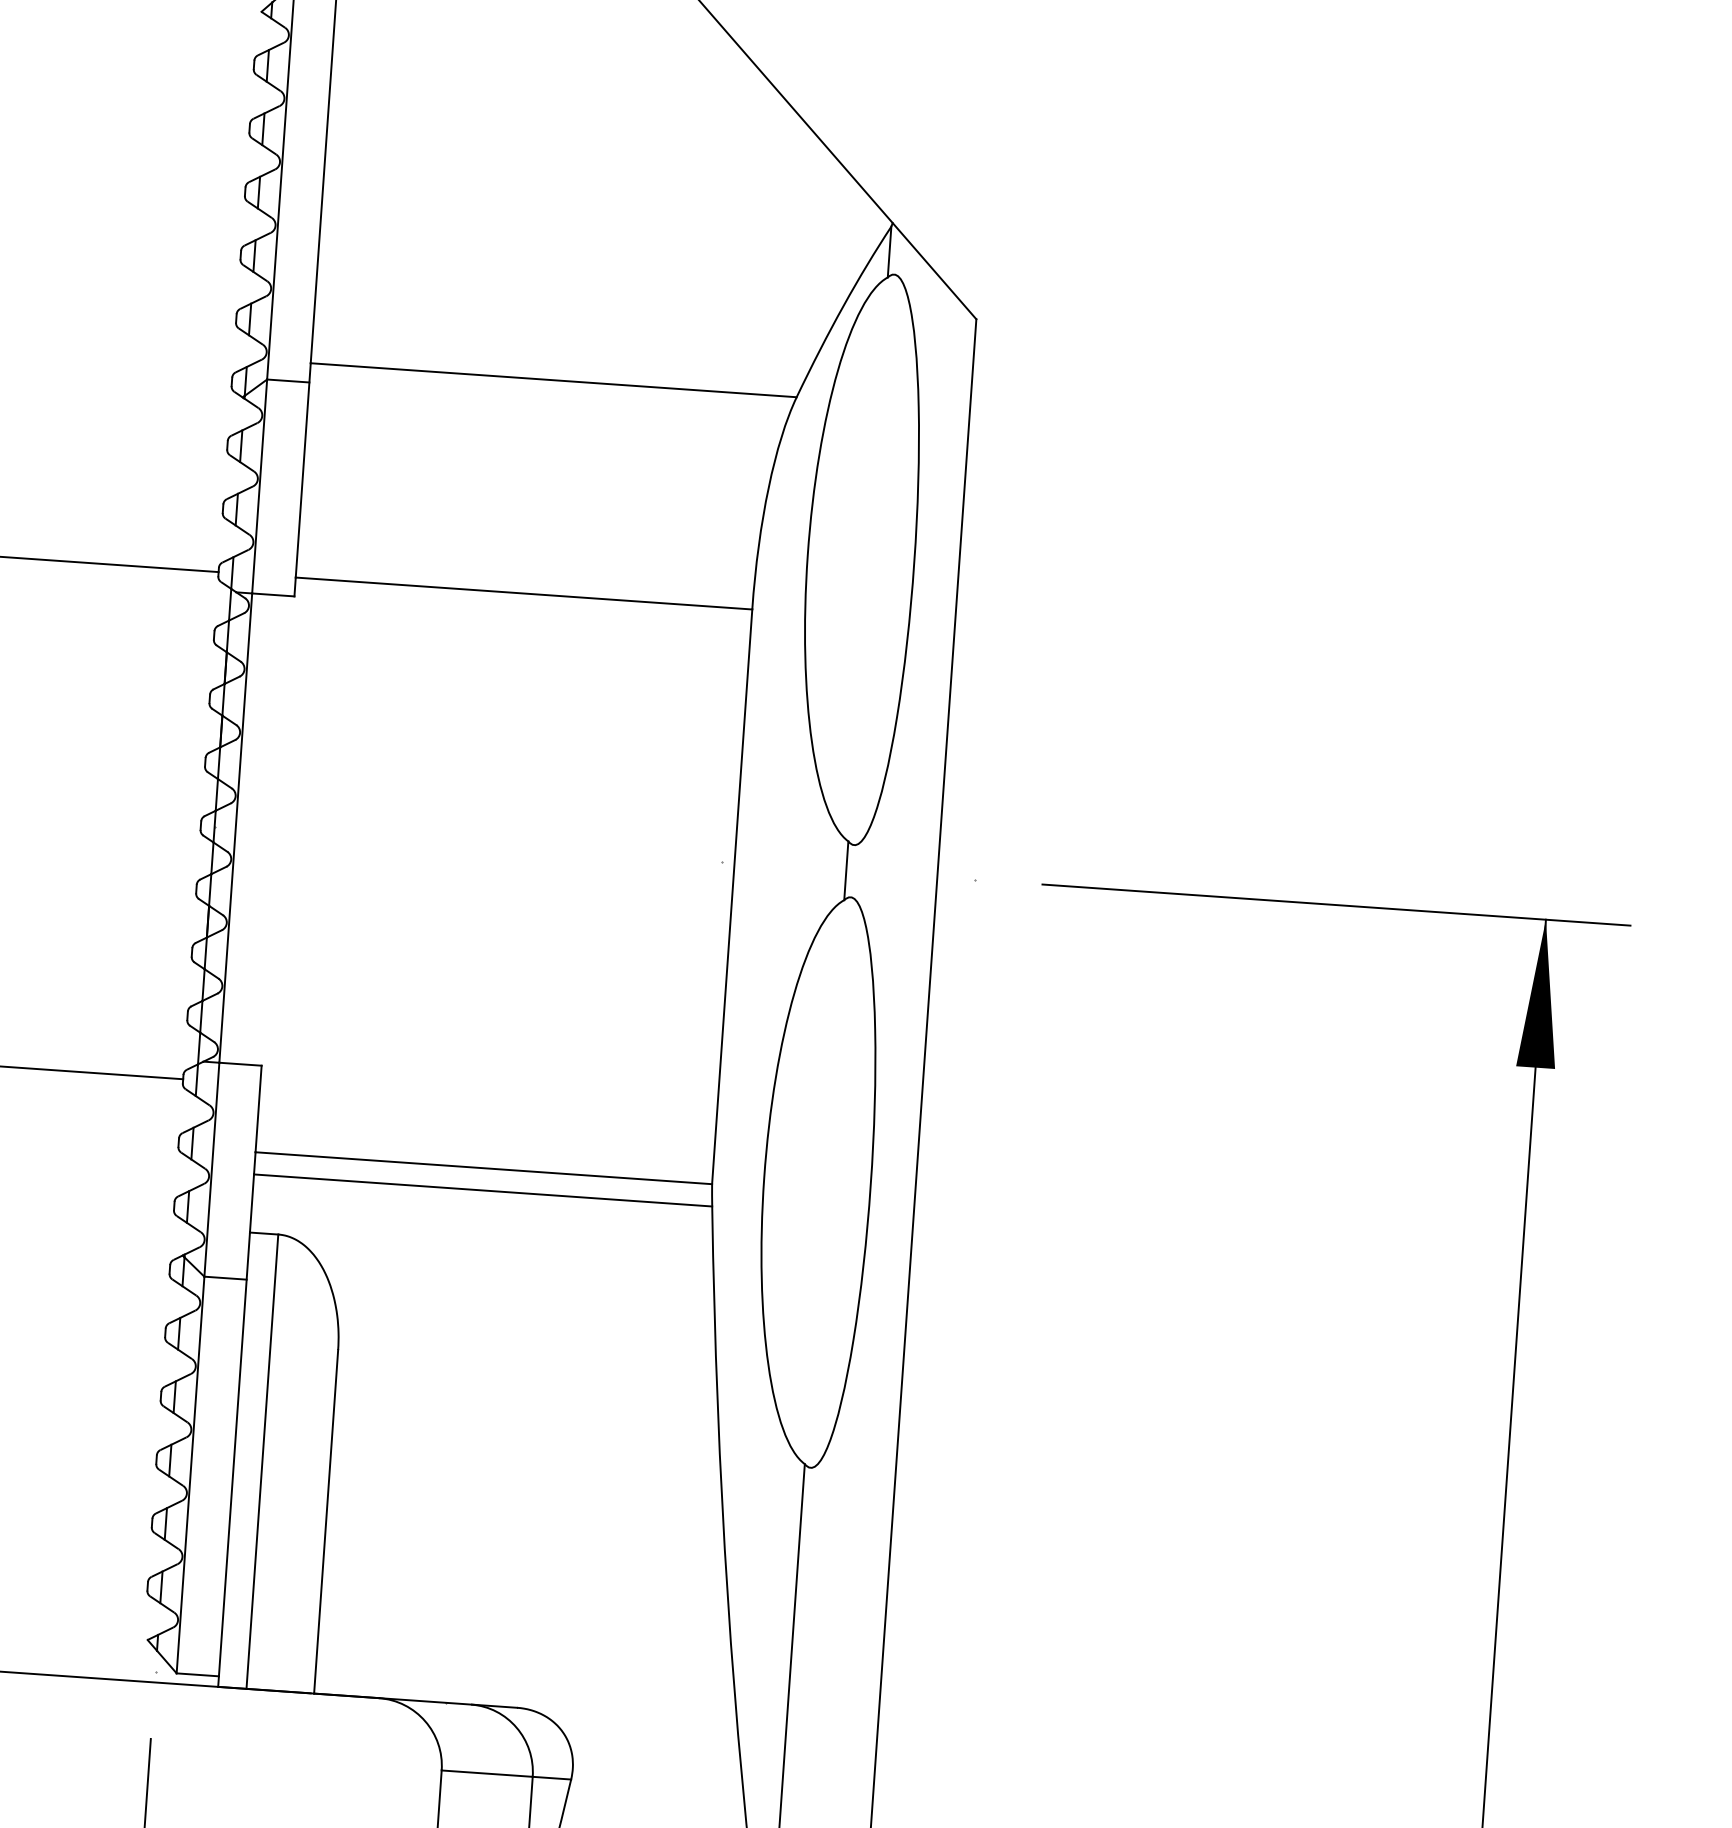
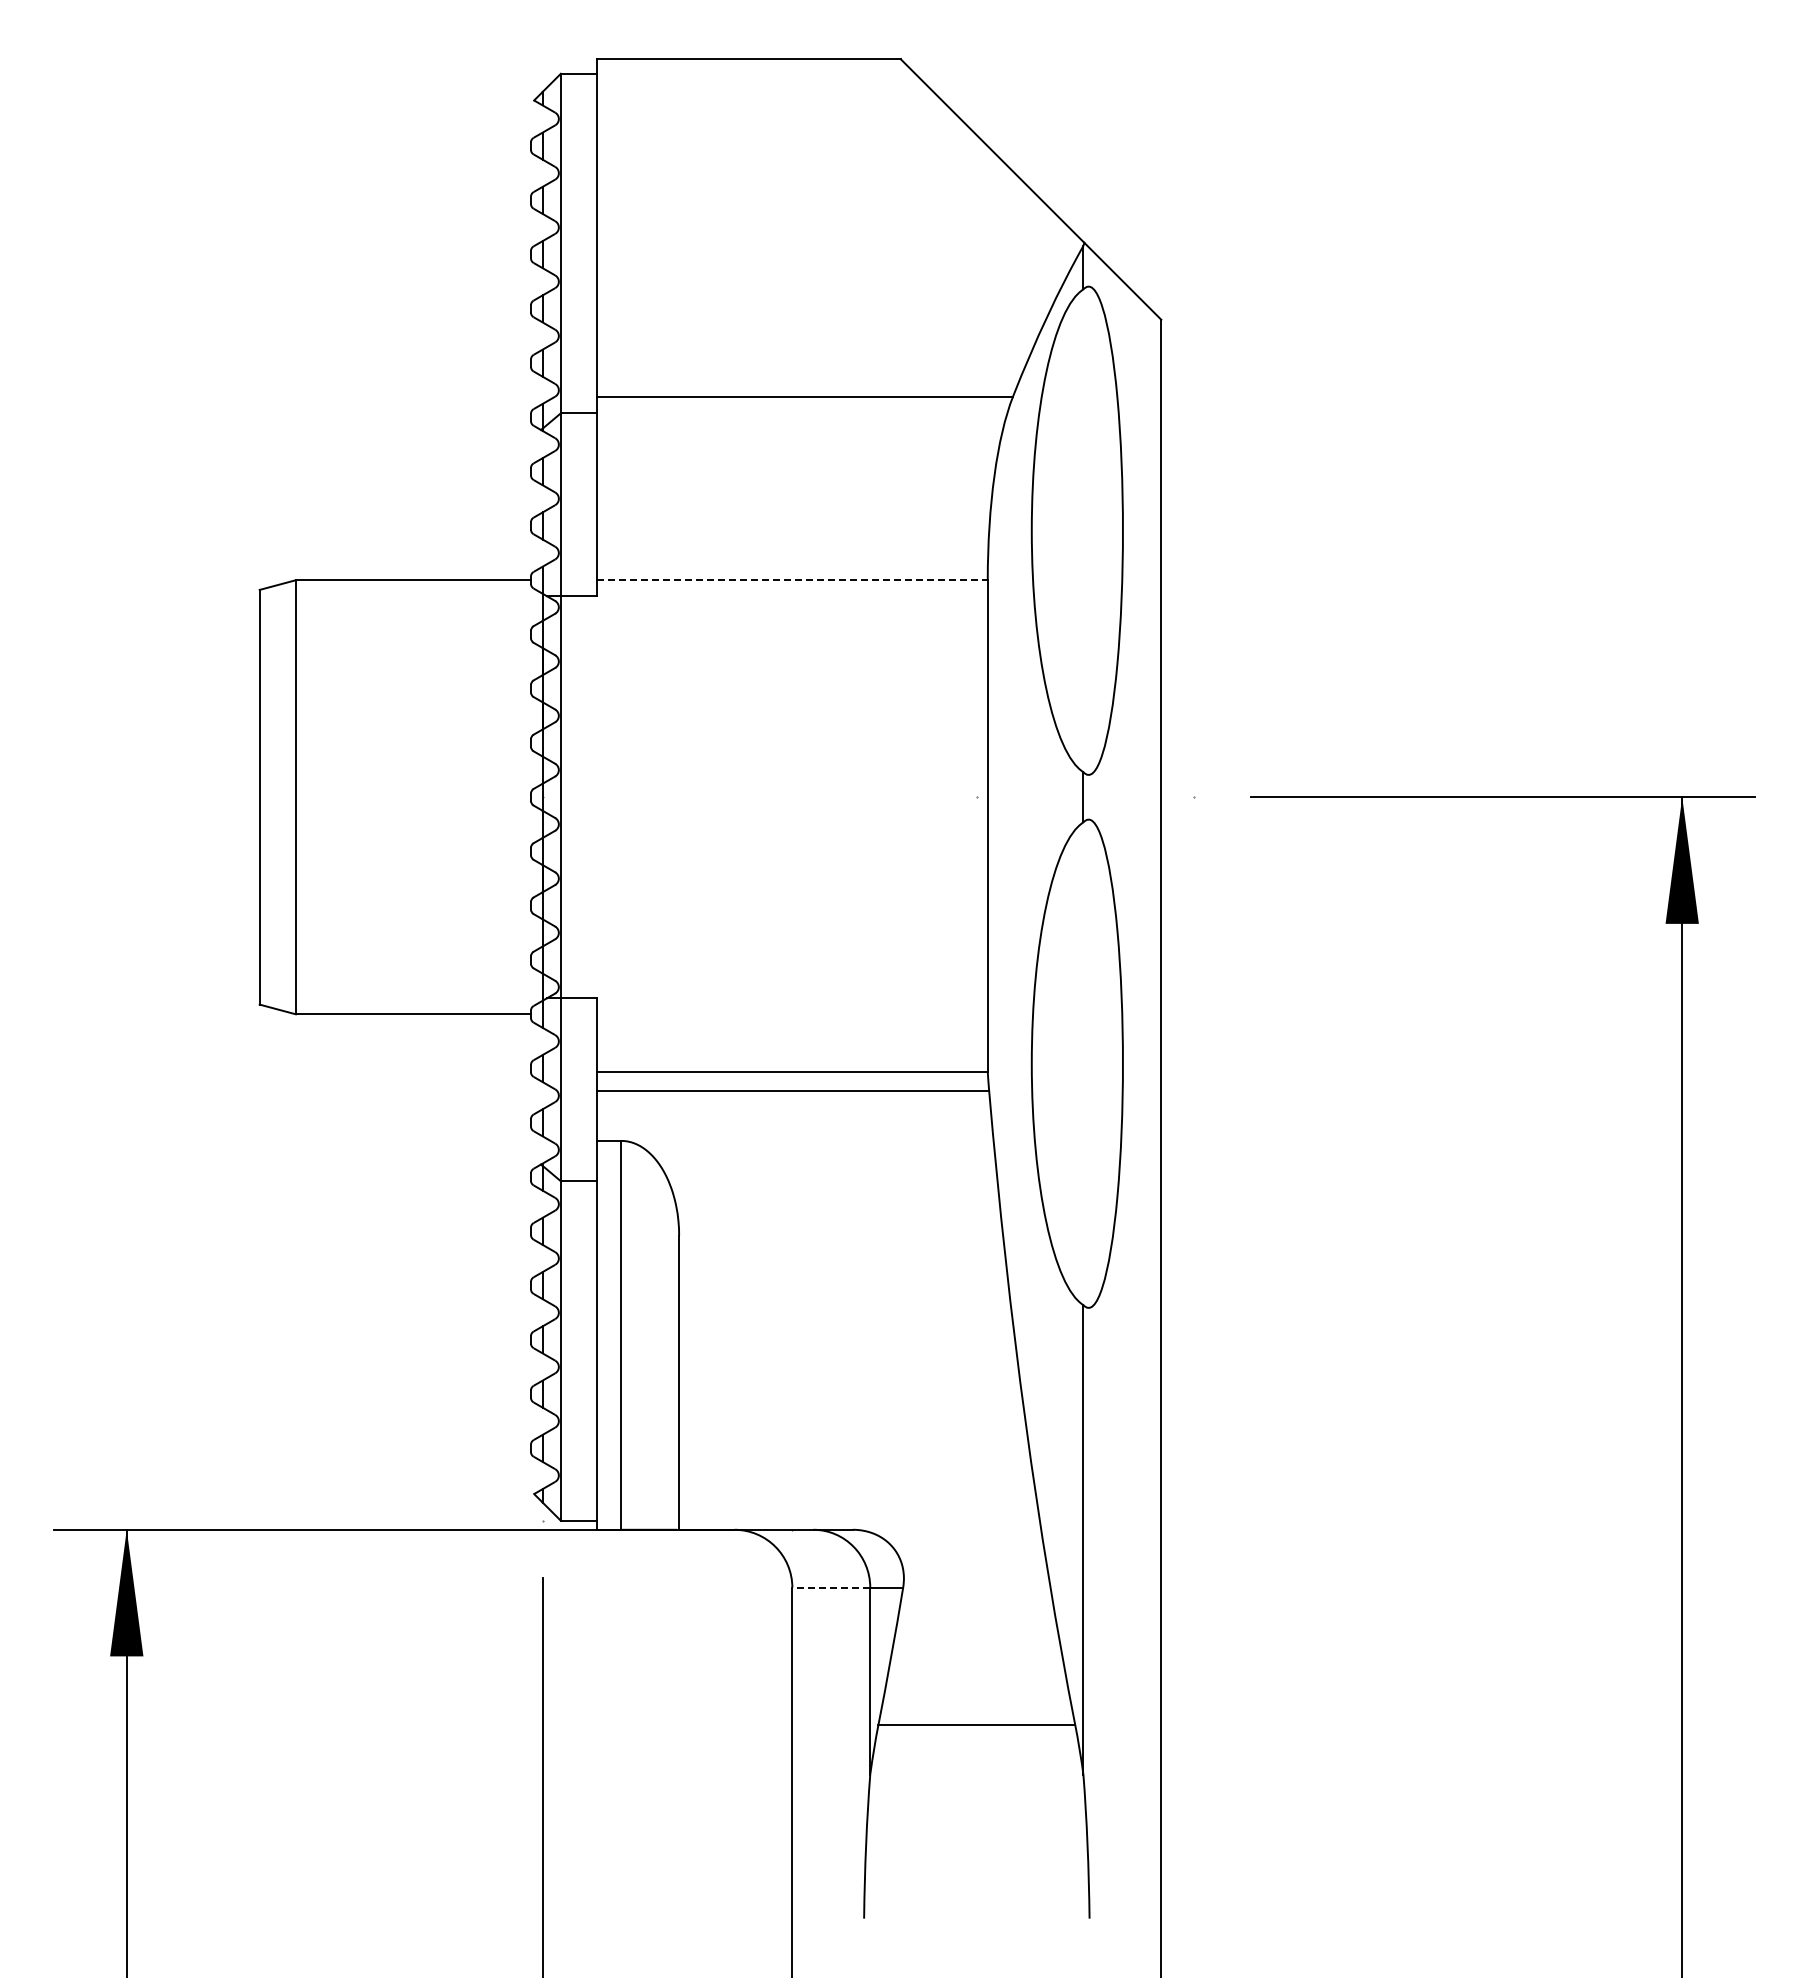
line: (524, 593) -> (792, 580), solid -> dashed
line: (487, 1773) -> (831, 1587), solid -> dashed

